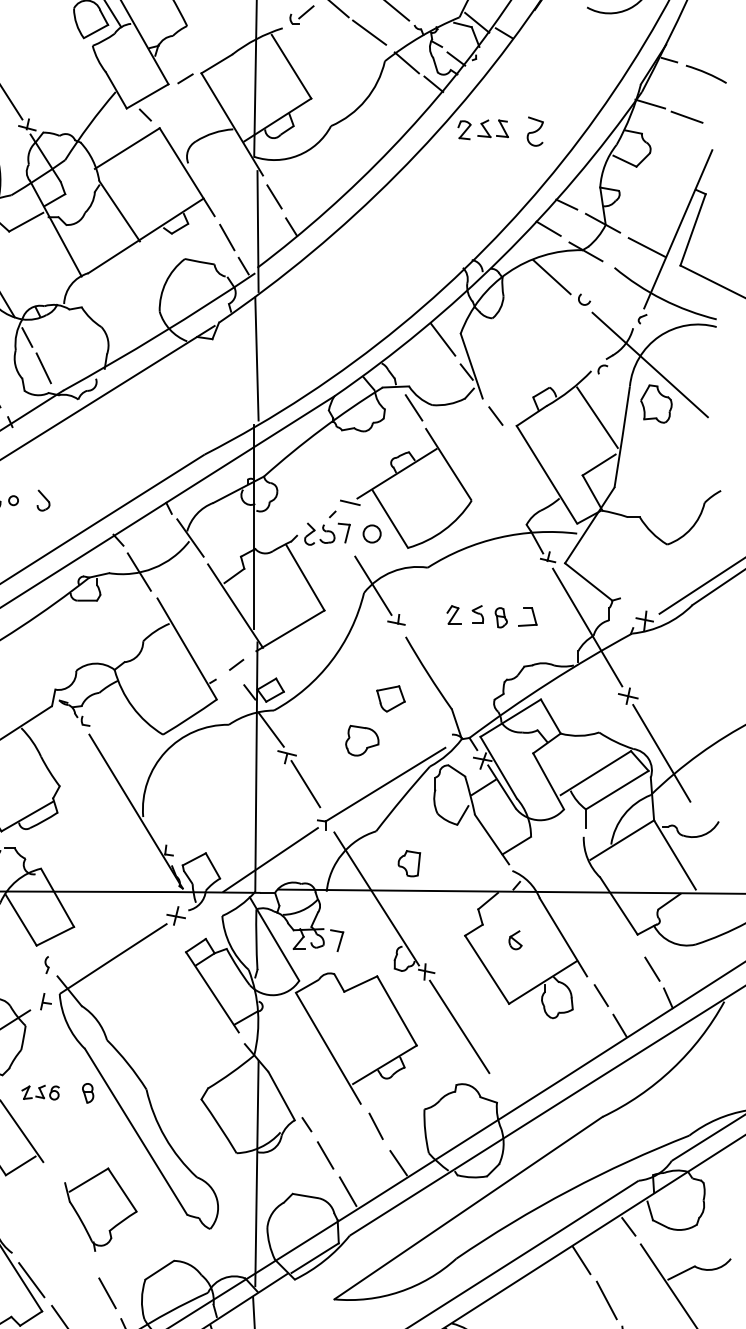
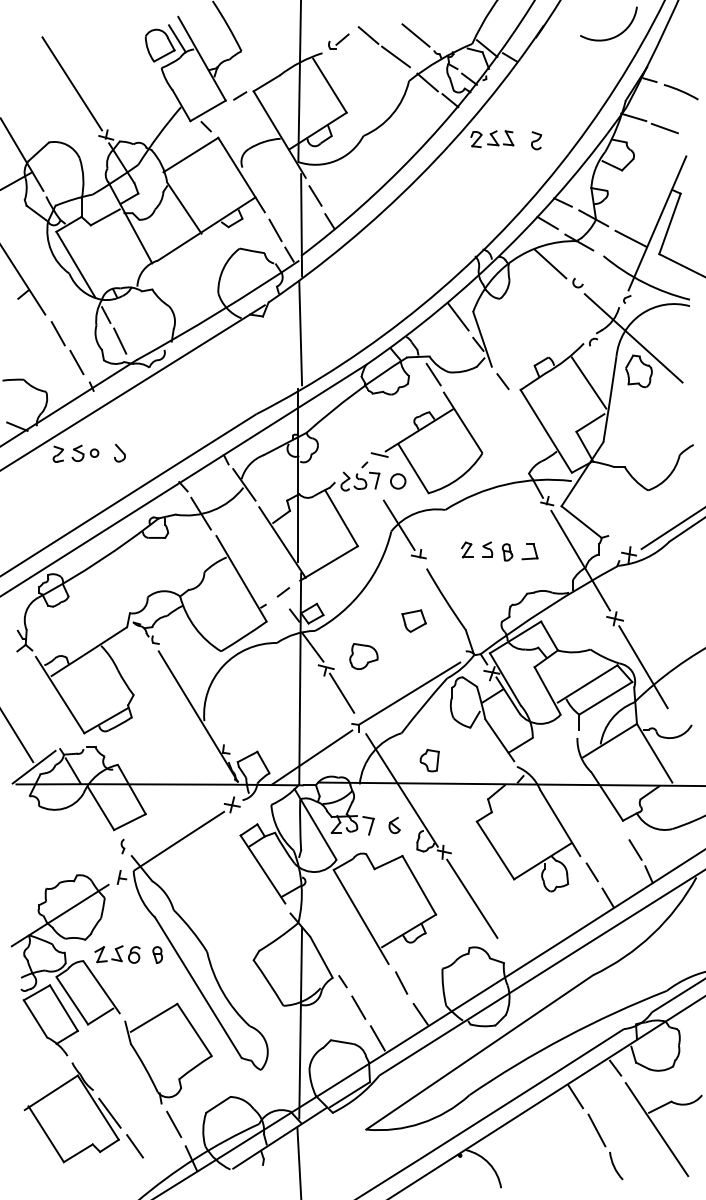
part: (535, 131) -> (536, 140), size x0.71
part: (361, 740) -> (363, 656), moved
part: (515, 940) -> (394, 825), moved
part: (40, 1092) -> (117, 954), size x1.43
part: (100, 1209) -> (168, 1053), size x1.43

